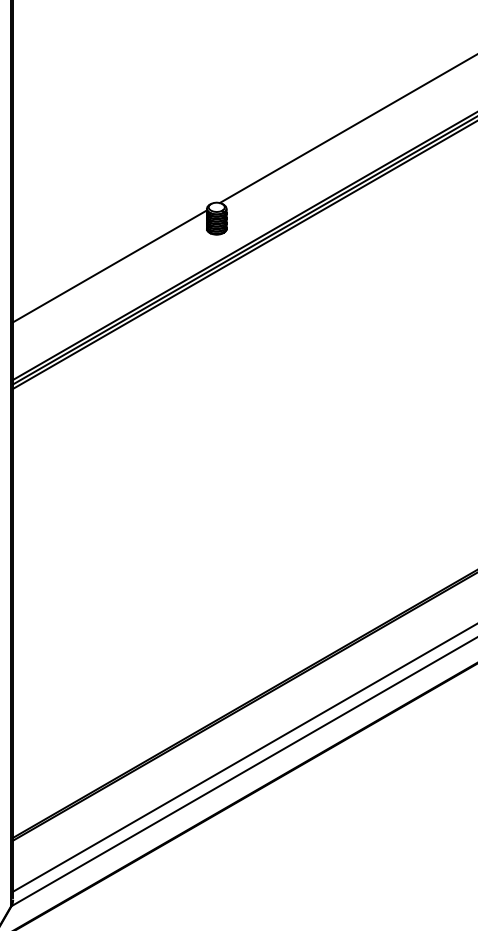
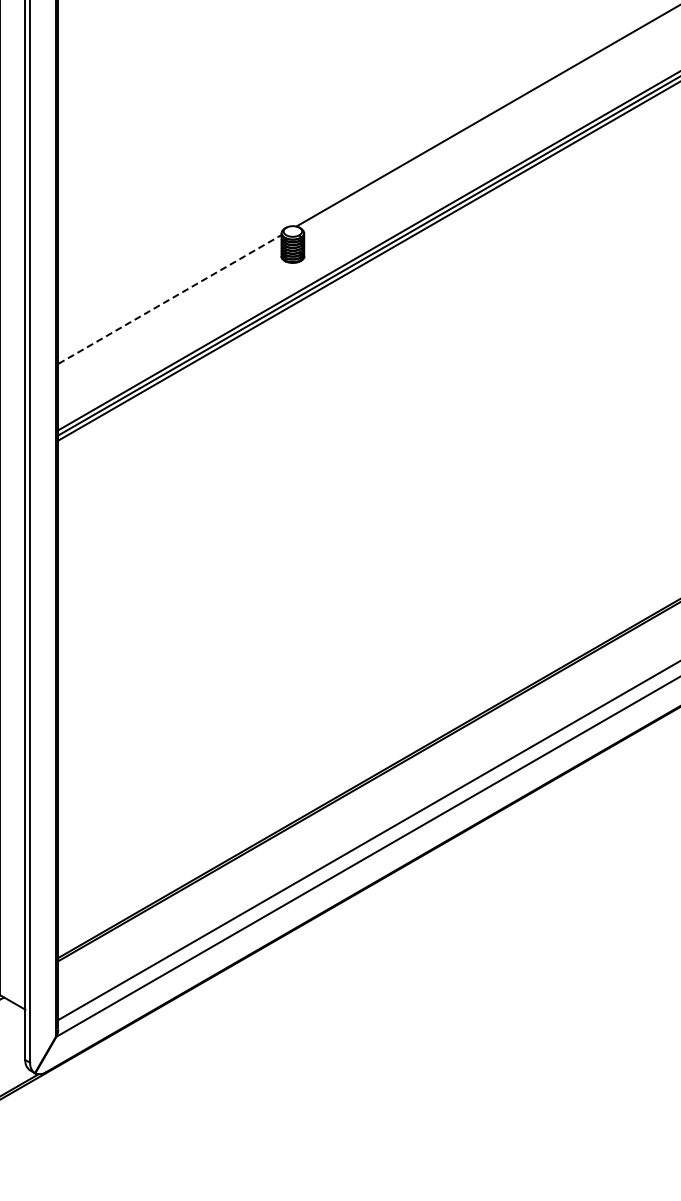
line: (110, 266) -> (170, 299), solid -> dashed

